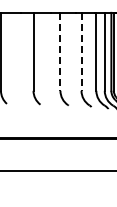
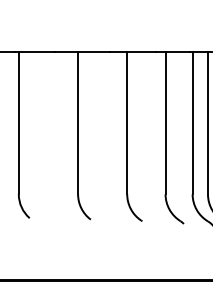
line: (60, 51) -> (127, 122), dashed -> solid
line: (81, 51) -> (165, 122), dashed -> solid

